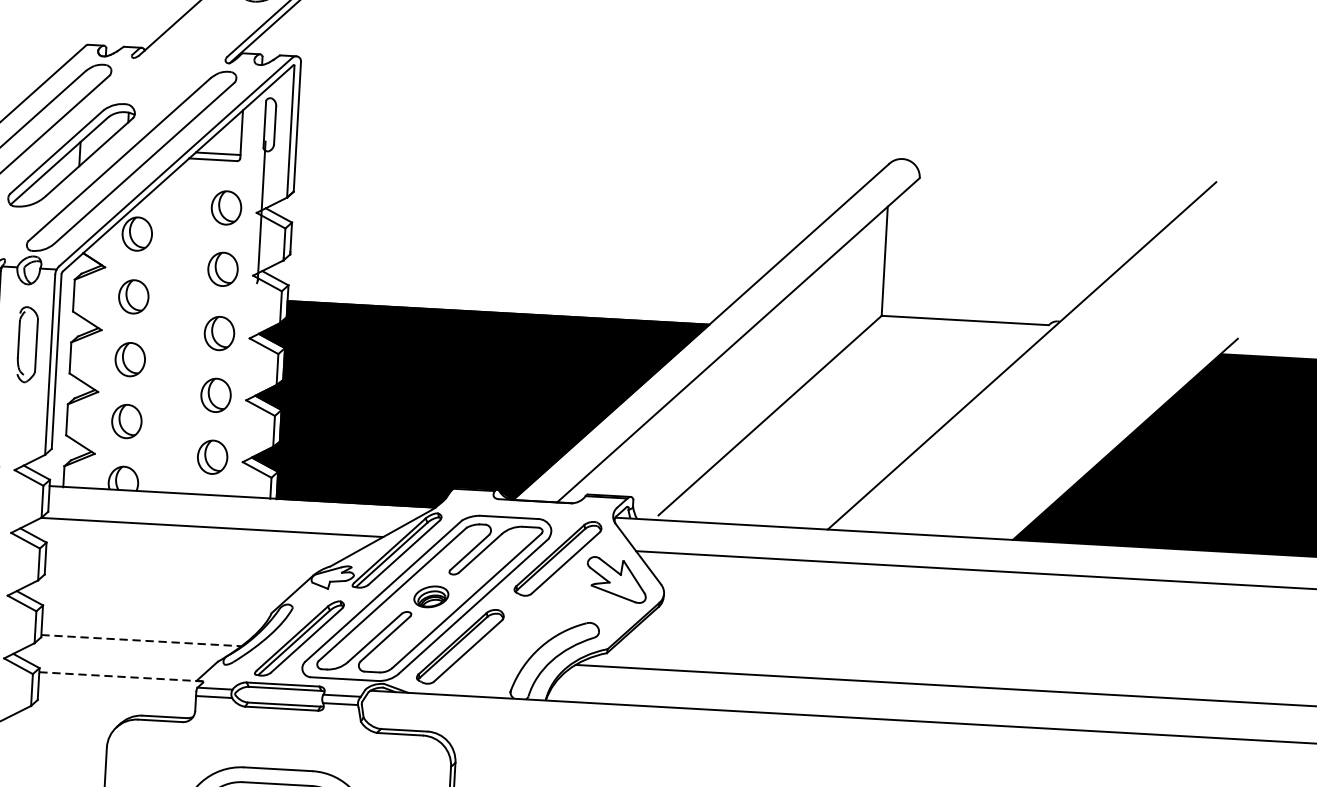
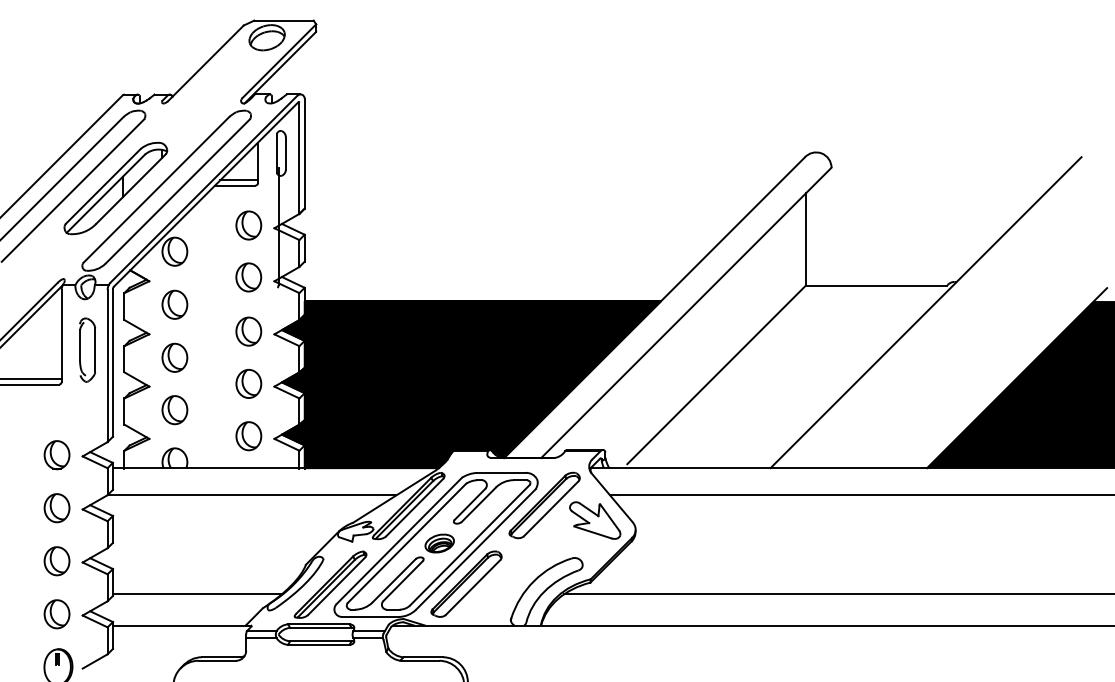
line: (141, 641) -> (197, 594), dashed -> solid
line: (120, 676) -> (181, 625), dashed -> solid

